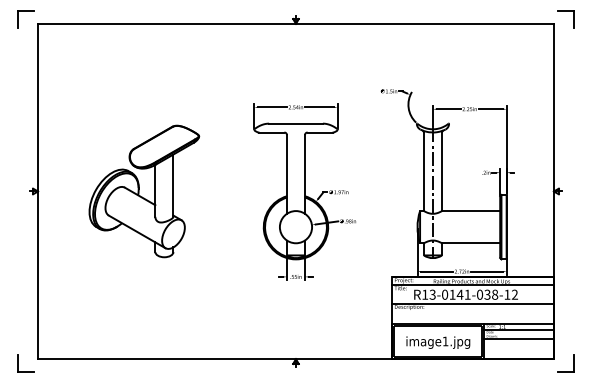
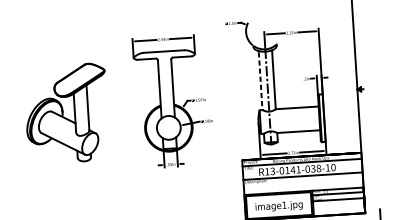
line: (423, 172) -> (260, 81), solid -> dashed
part: (144, 191) -> (66, 113), moved
text: (514, 294) -> (333, 167), R13-0141-038-12 -> R13-0141-038-10

